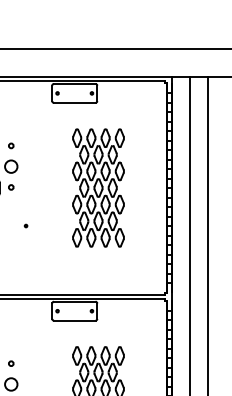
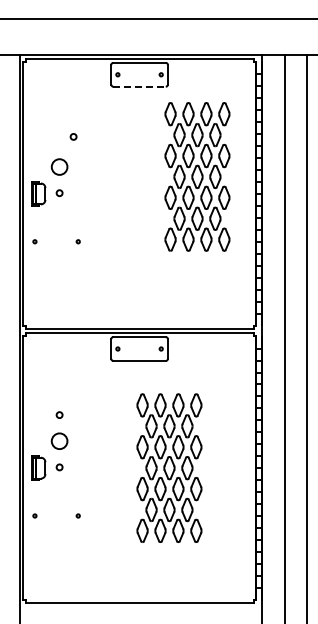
line: (75, 102) -> (140, 86), solid -> dashed
circle: (11, 145) -> (73, 136), moved
part: (98, 187) -> (197, 176), moved

